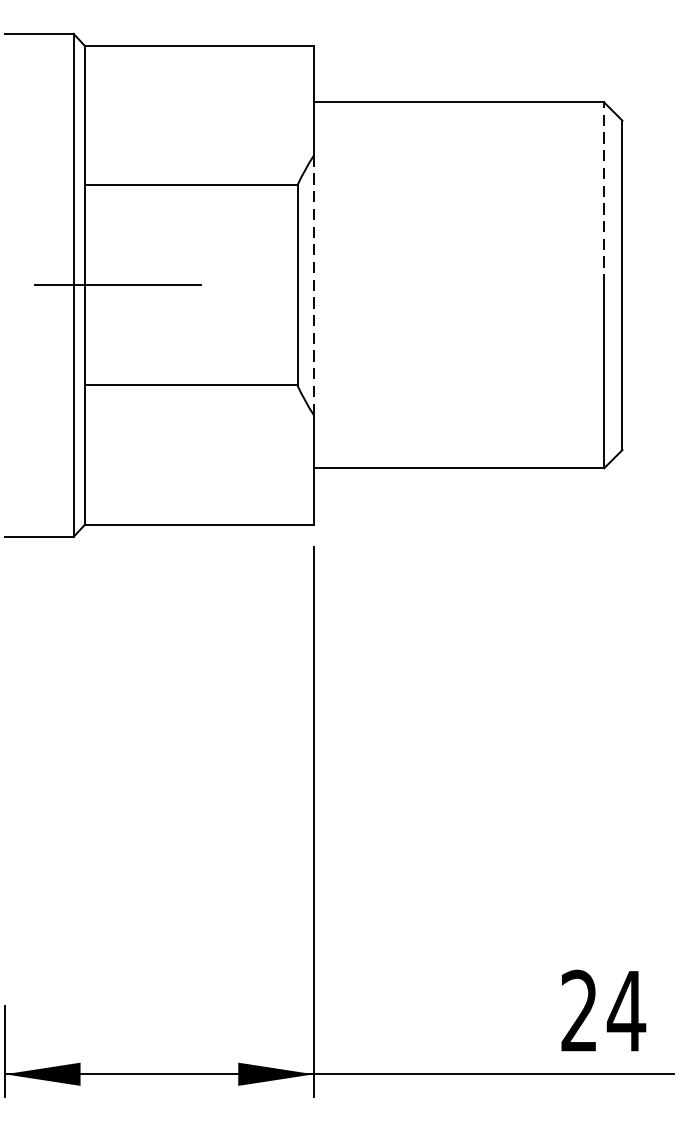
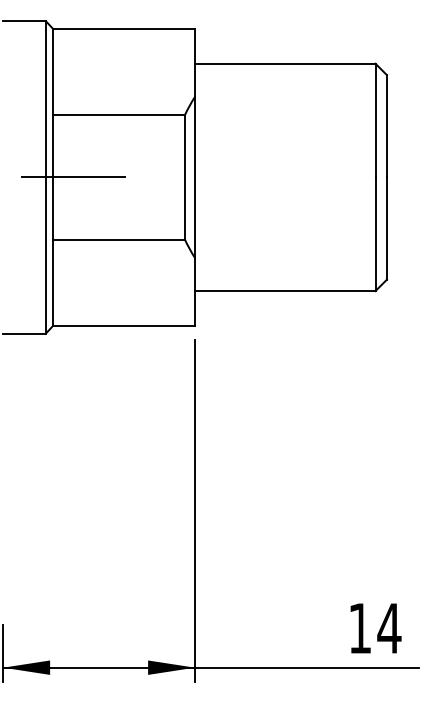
line: (604, 193) -> (375, 120), dashed -> solid
line: (314, 285) -> (195, 177), dashed -> solid
text: (578, 1009) -> (359, 627), 24 -> 14

